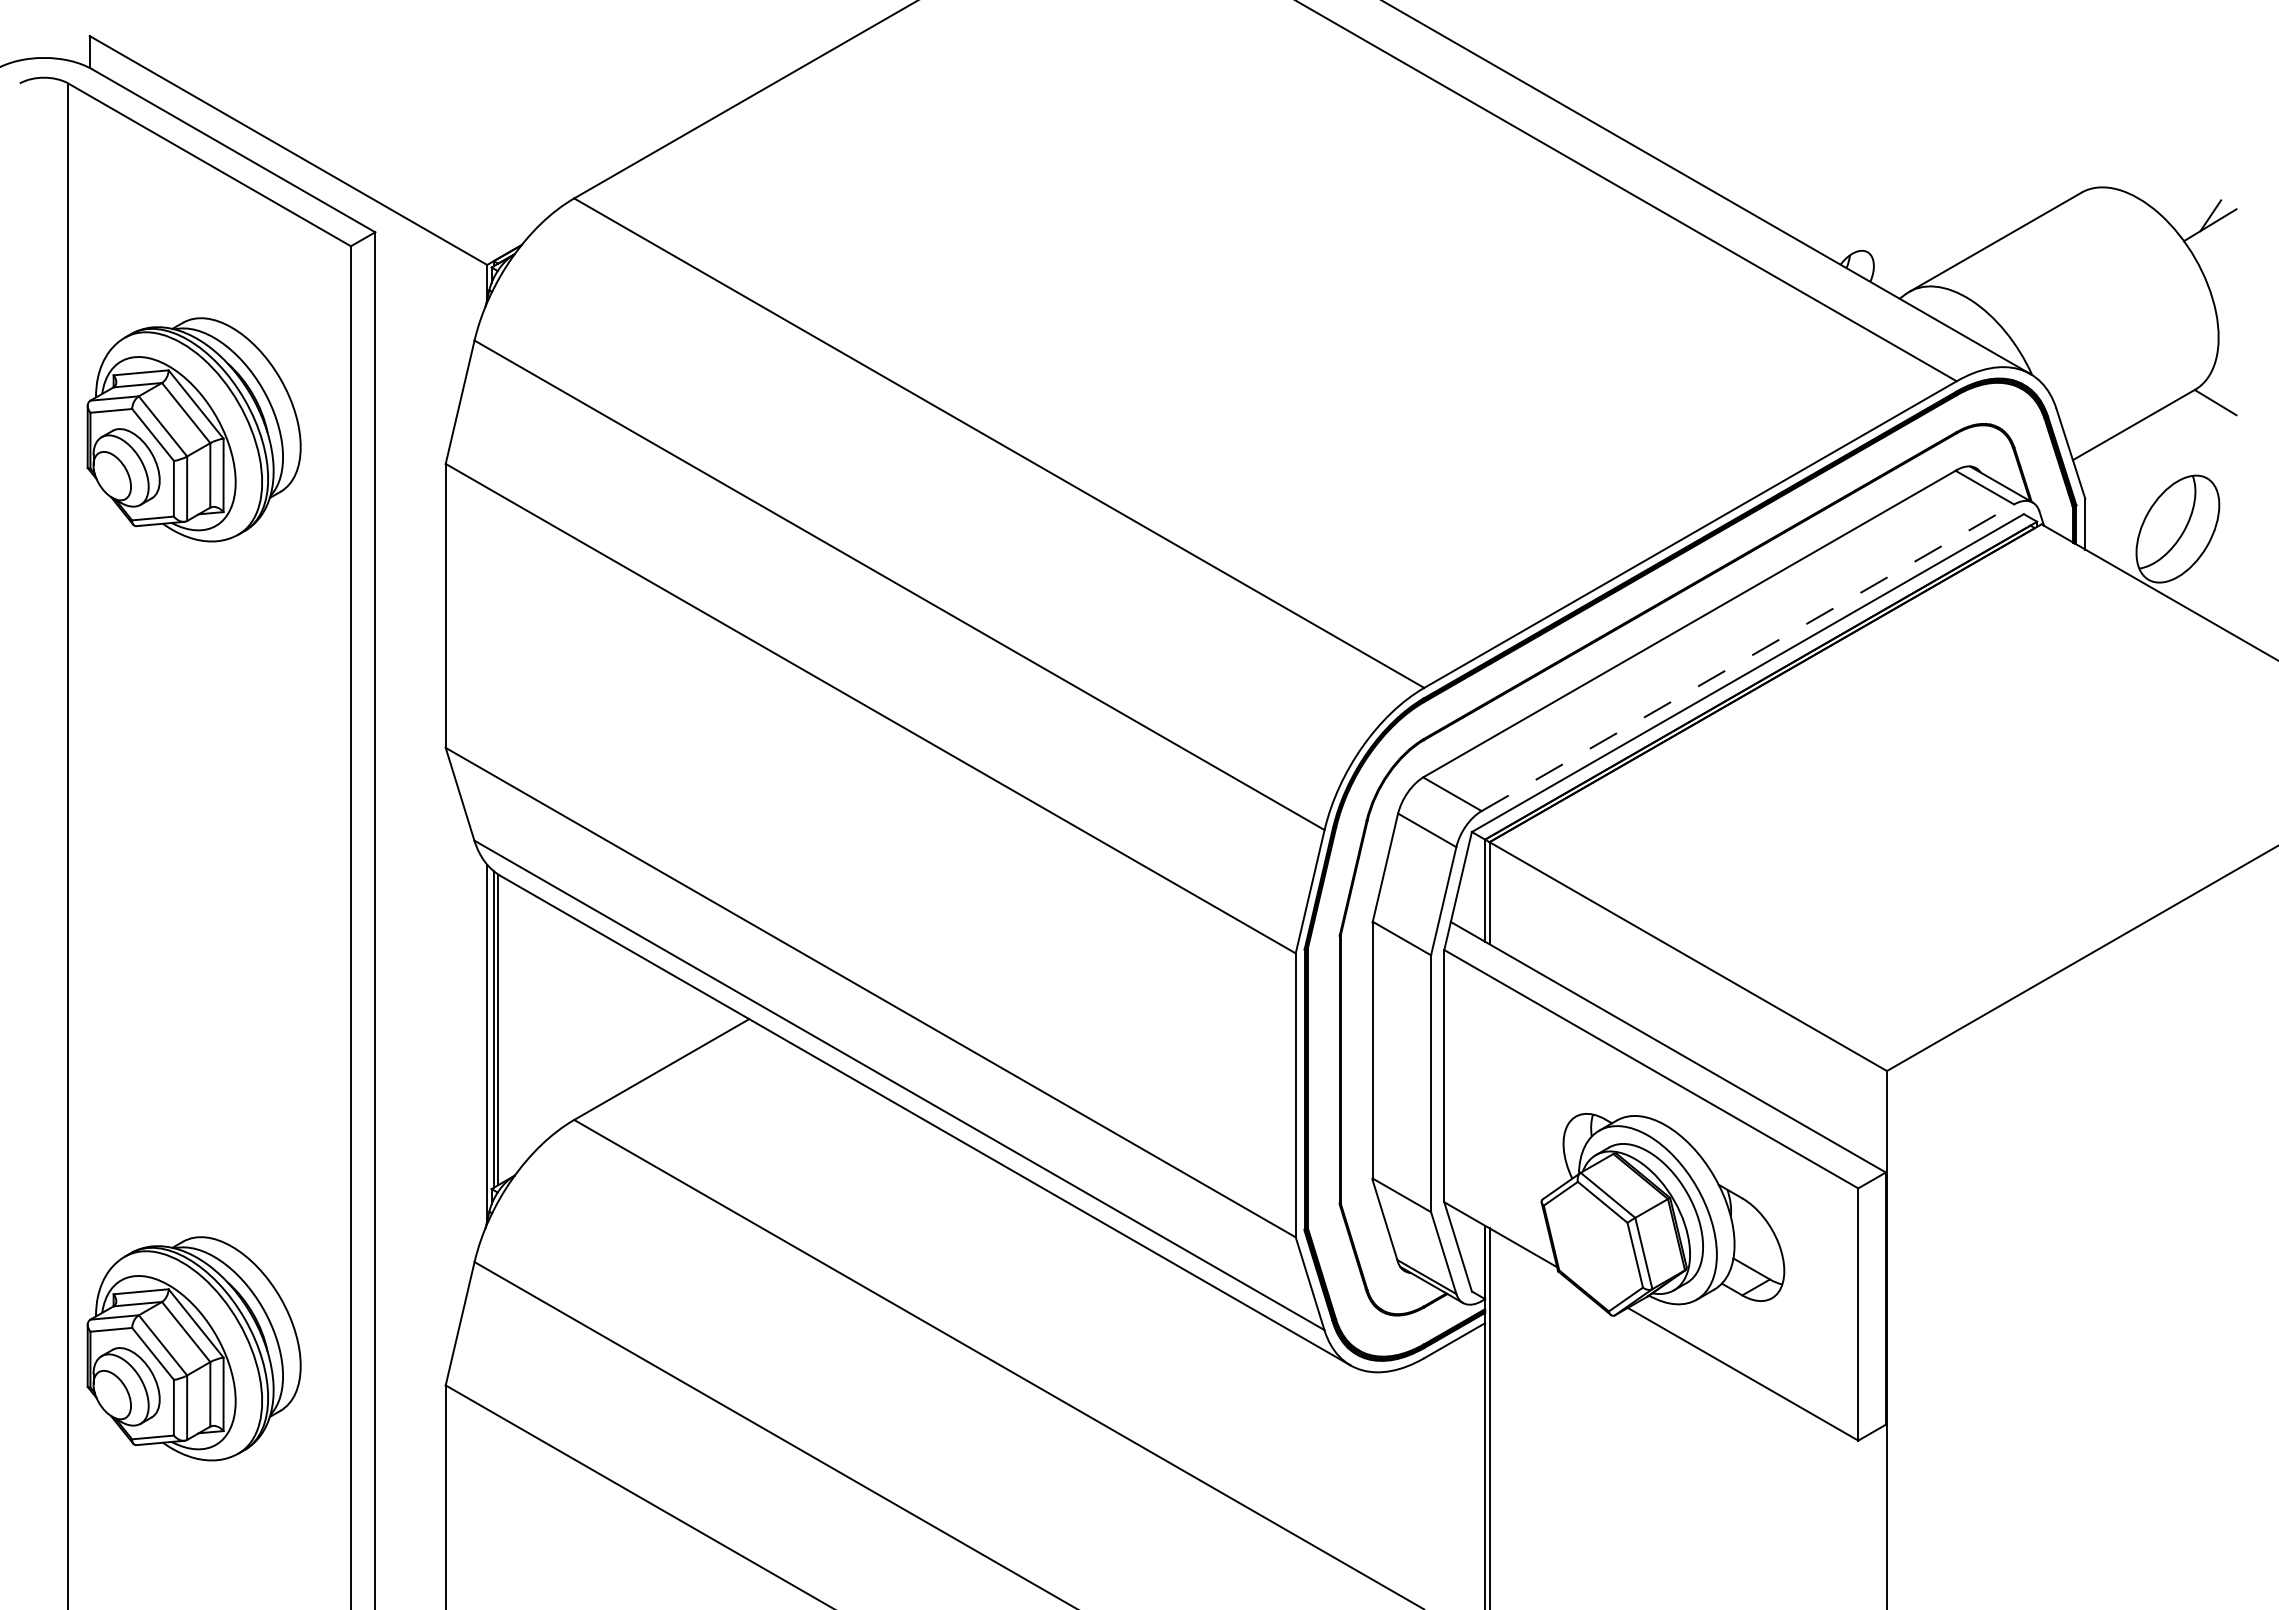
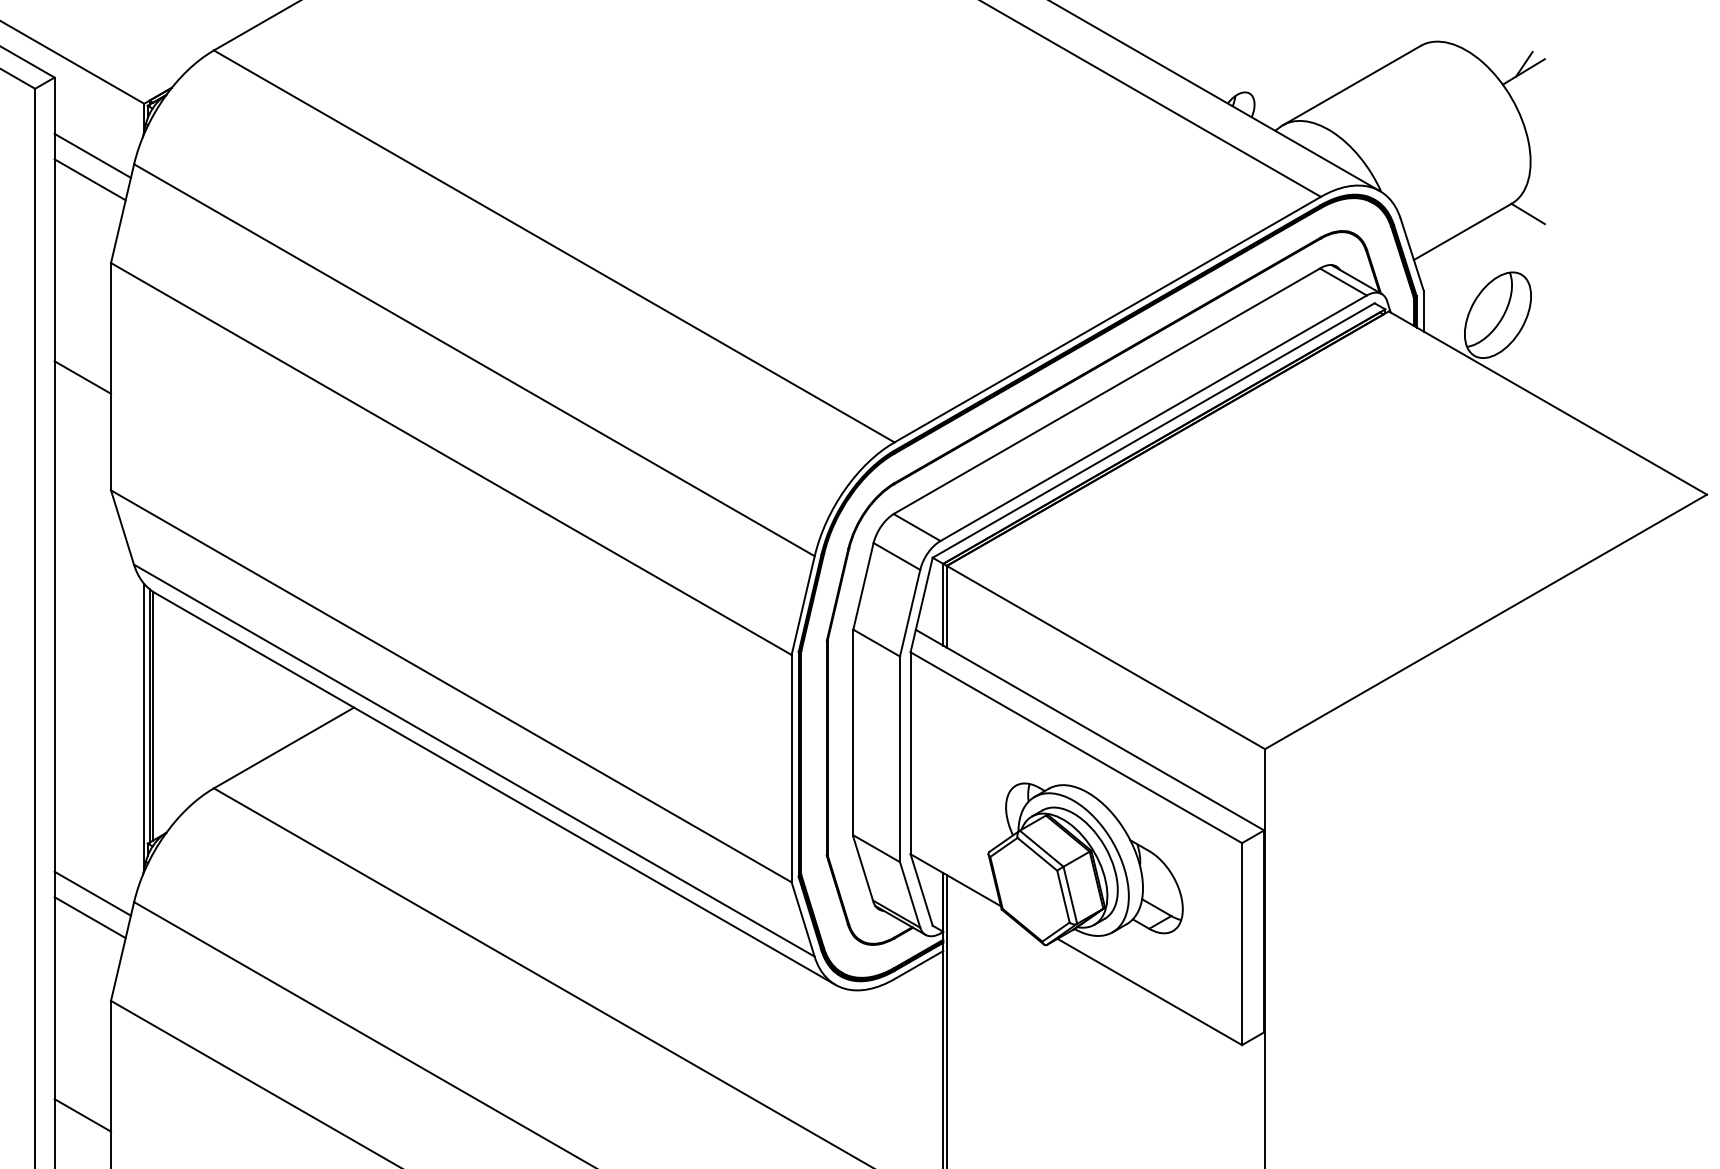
line: (422, 329) -> (92, 155), added
line: (419, 359) -> (90, 179), added
line: (410, 606) -> (82, 377), added
line: (1748, 657) -> (1154, 418), dashed -> solid
line: (422, 1251) -> (92, 893), added
line: (419, 1281) -> (90, 917), added
line: (410, 1528) -> (82, 1115), added

